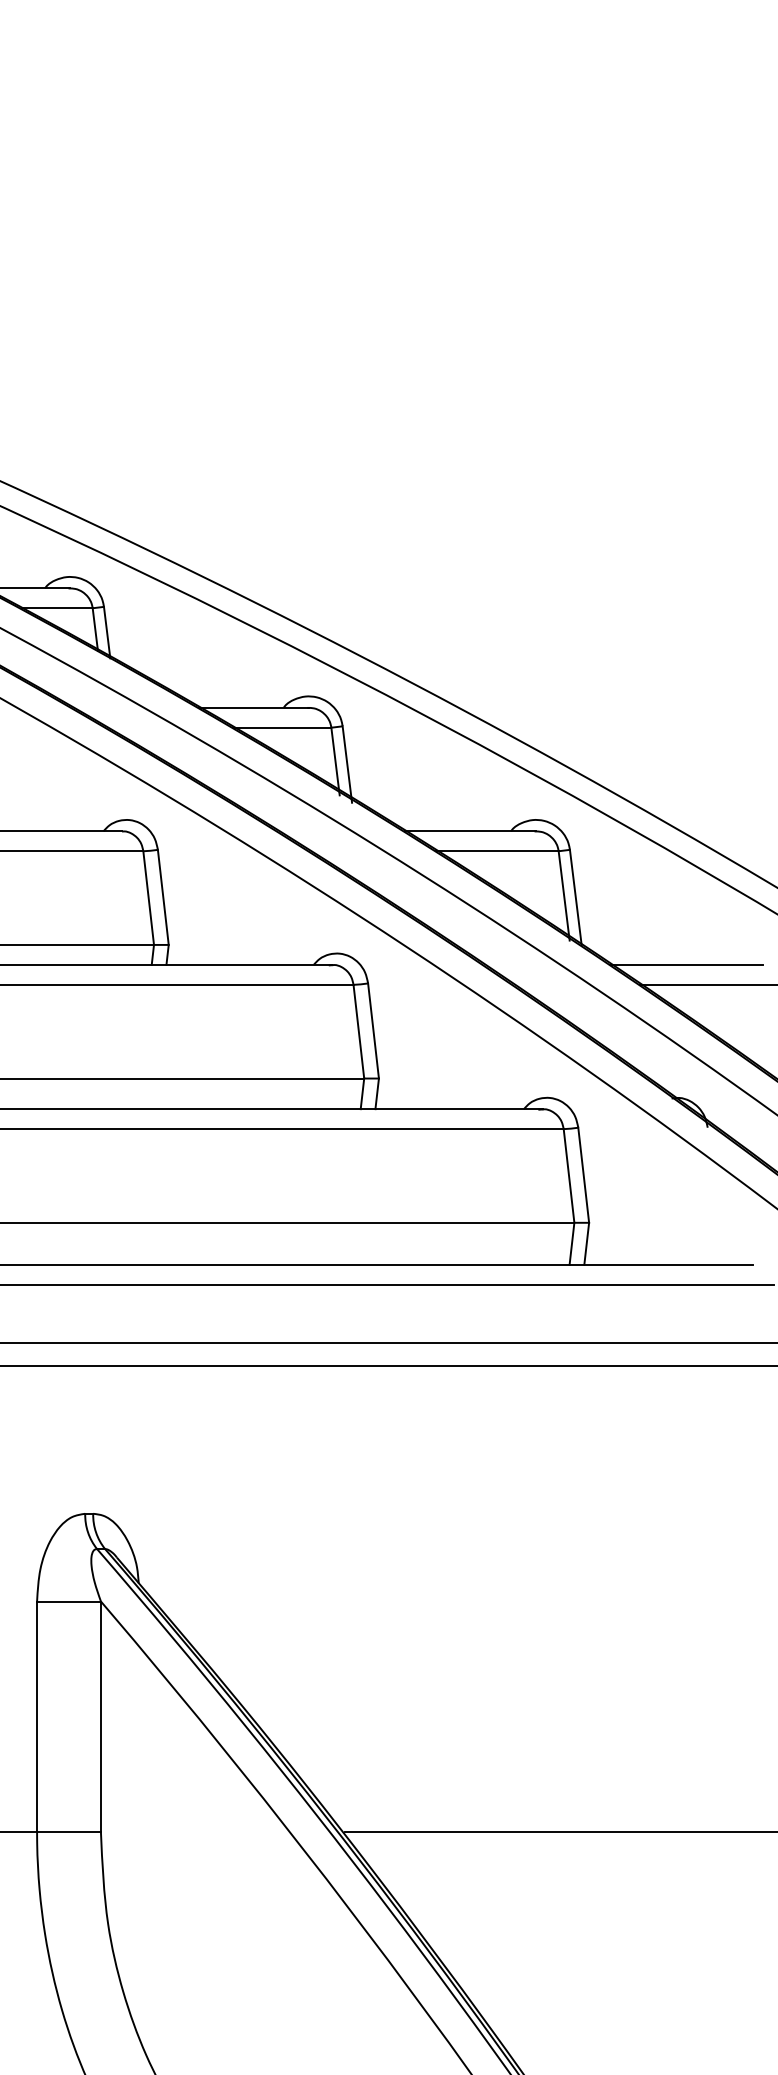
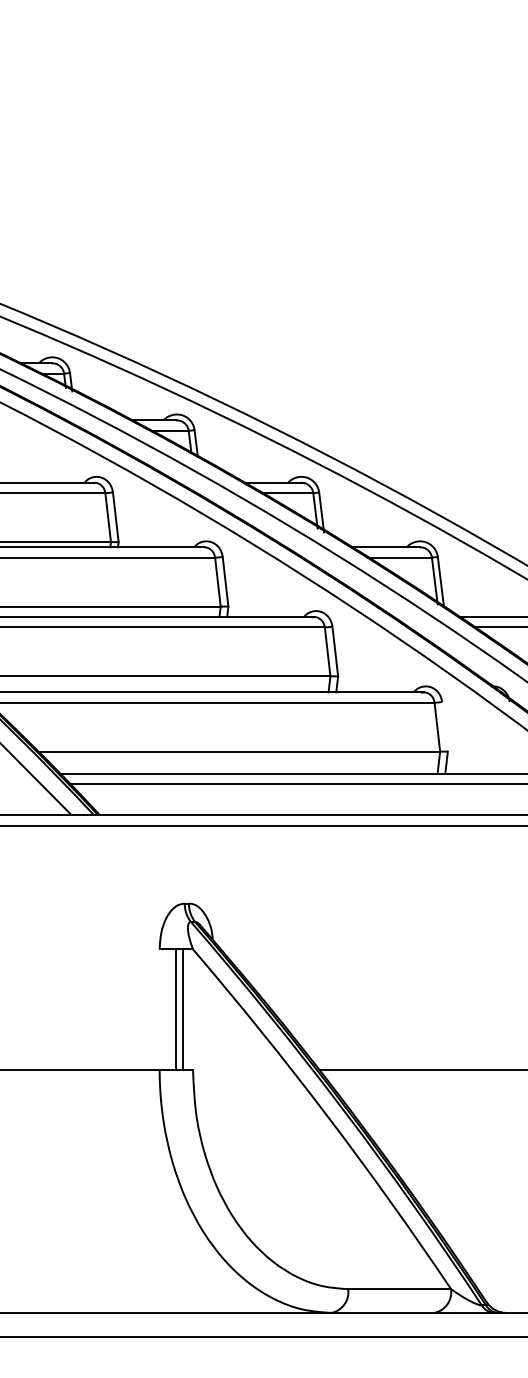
line: (582, 1174) -> (444, 726), removed
line: (36, 1716) -> (182, 1009), moved
line: (99, 1716) -> (175, 1009), moved

